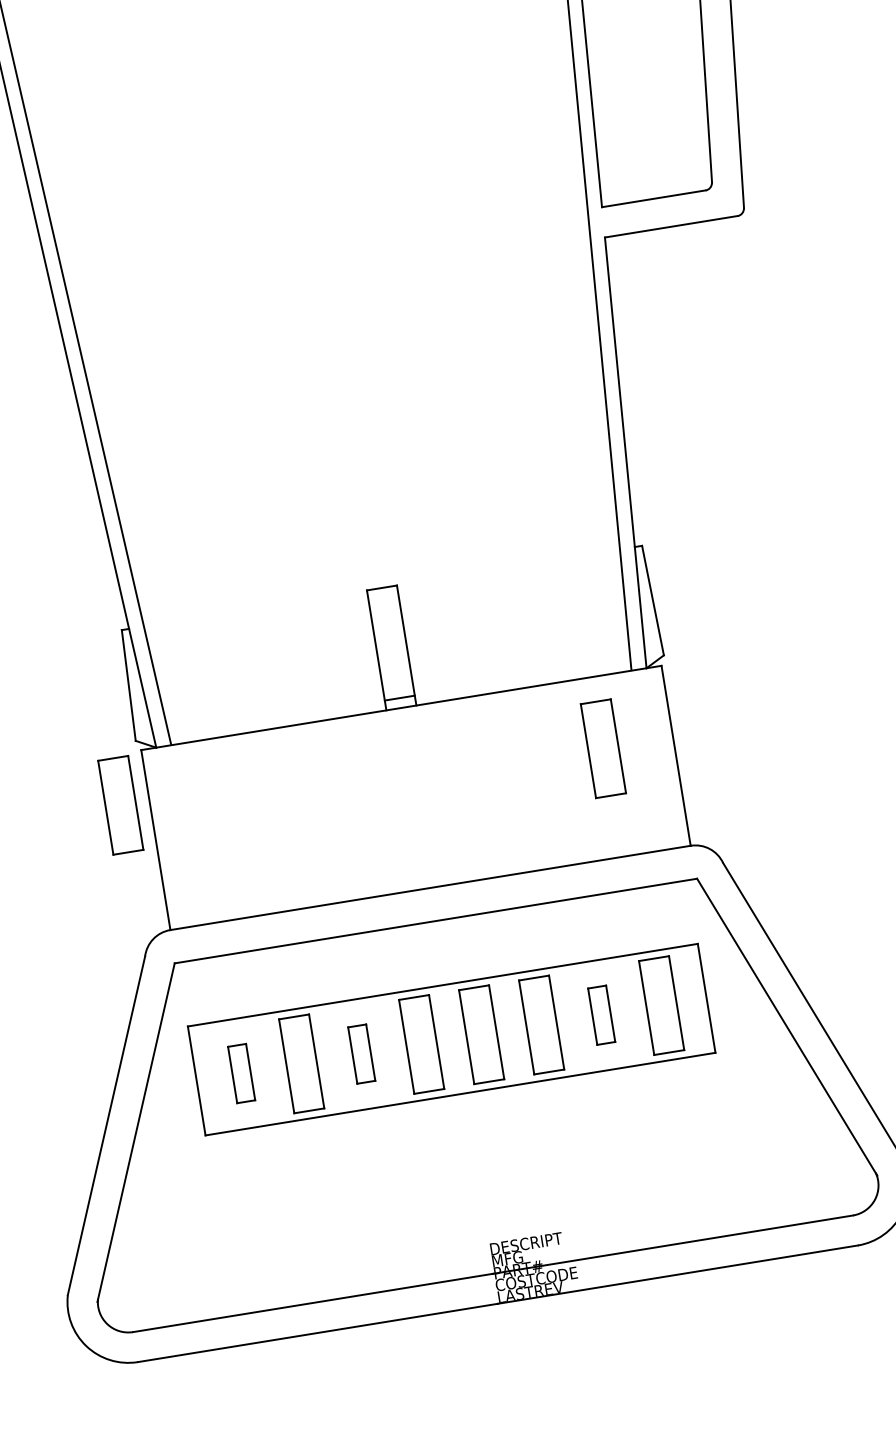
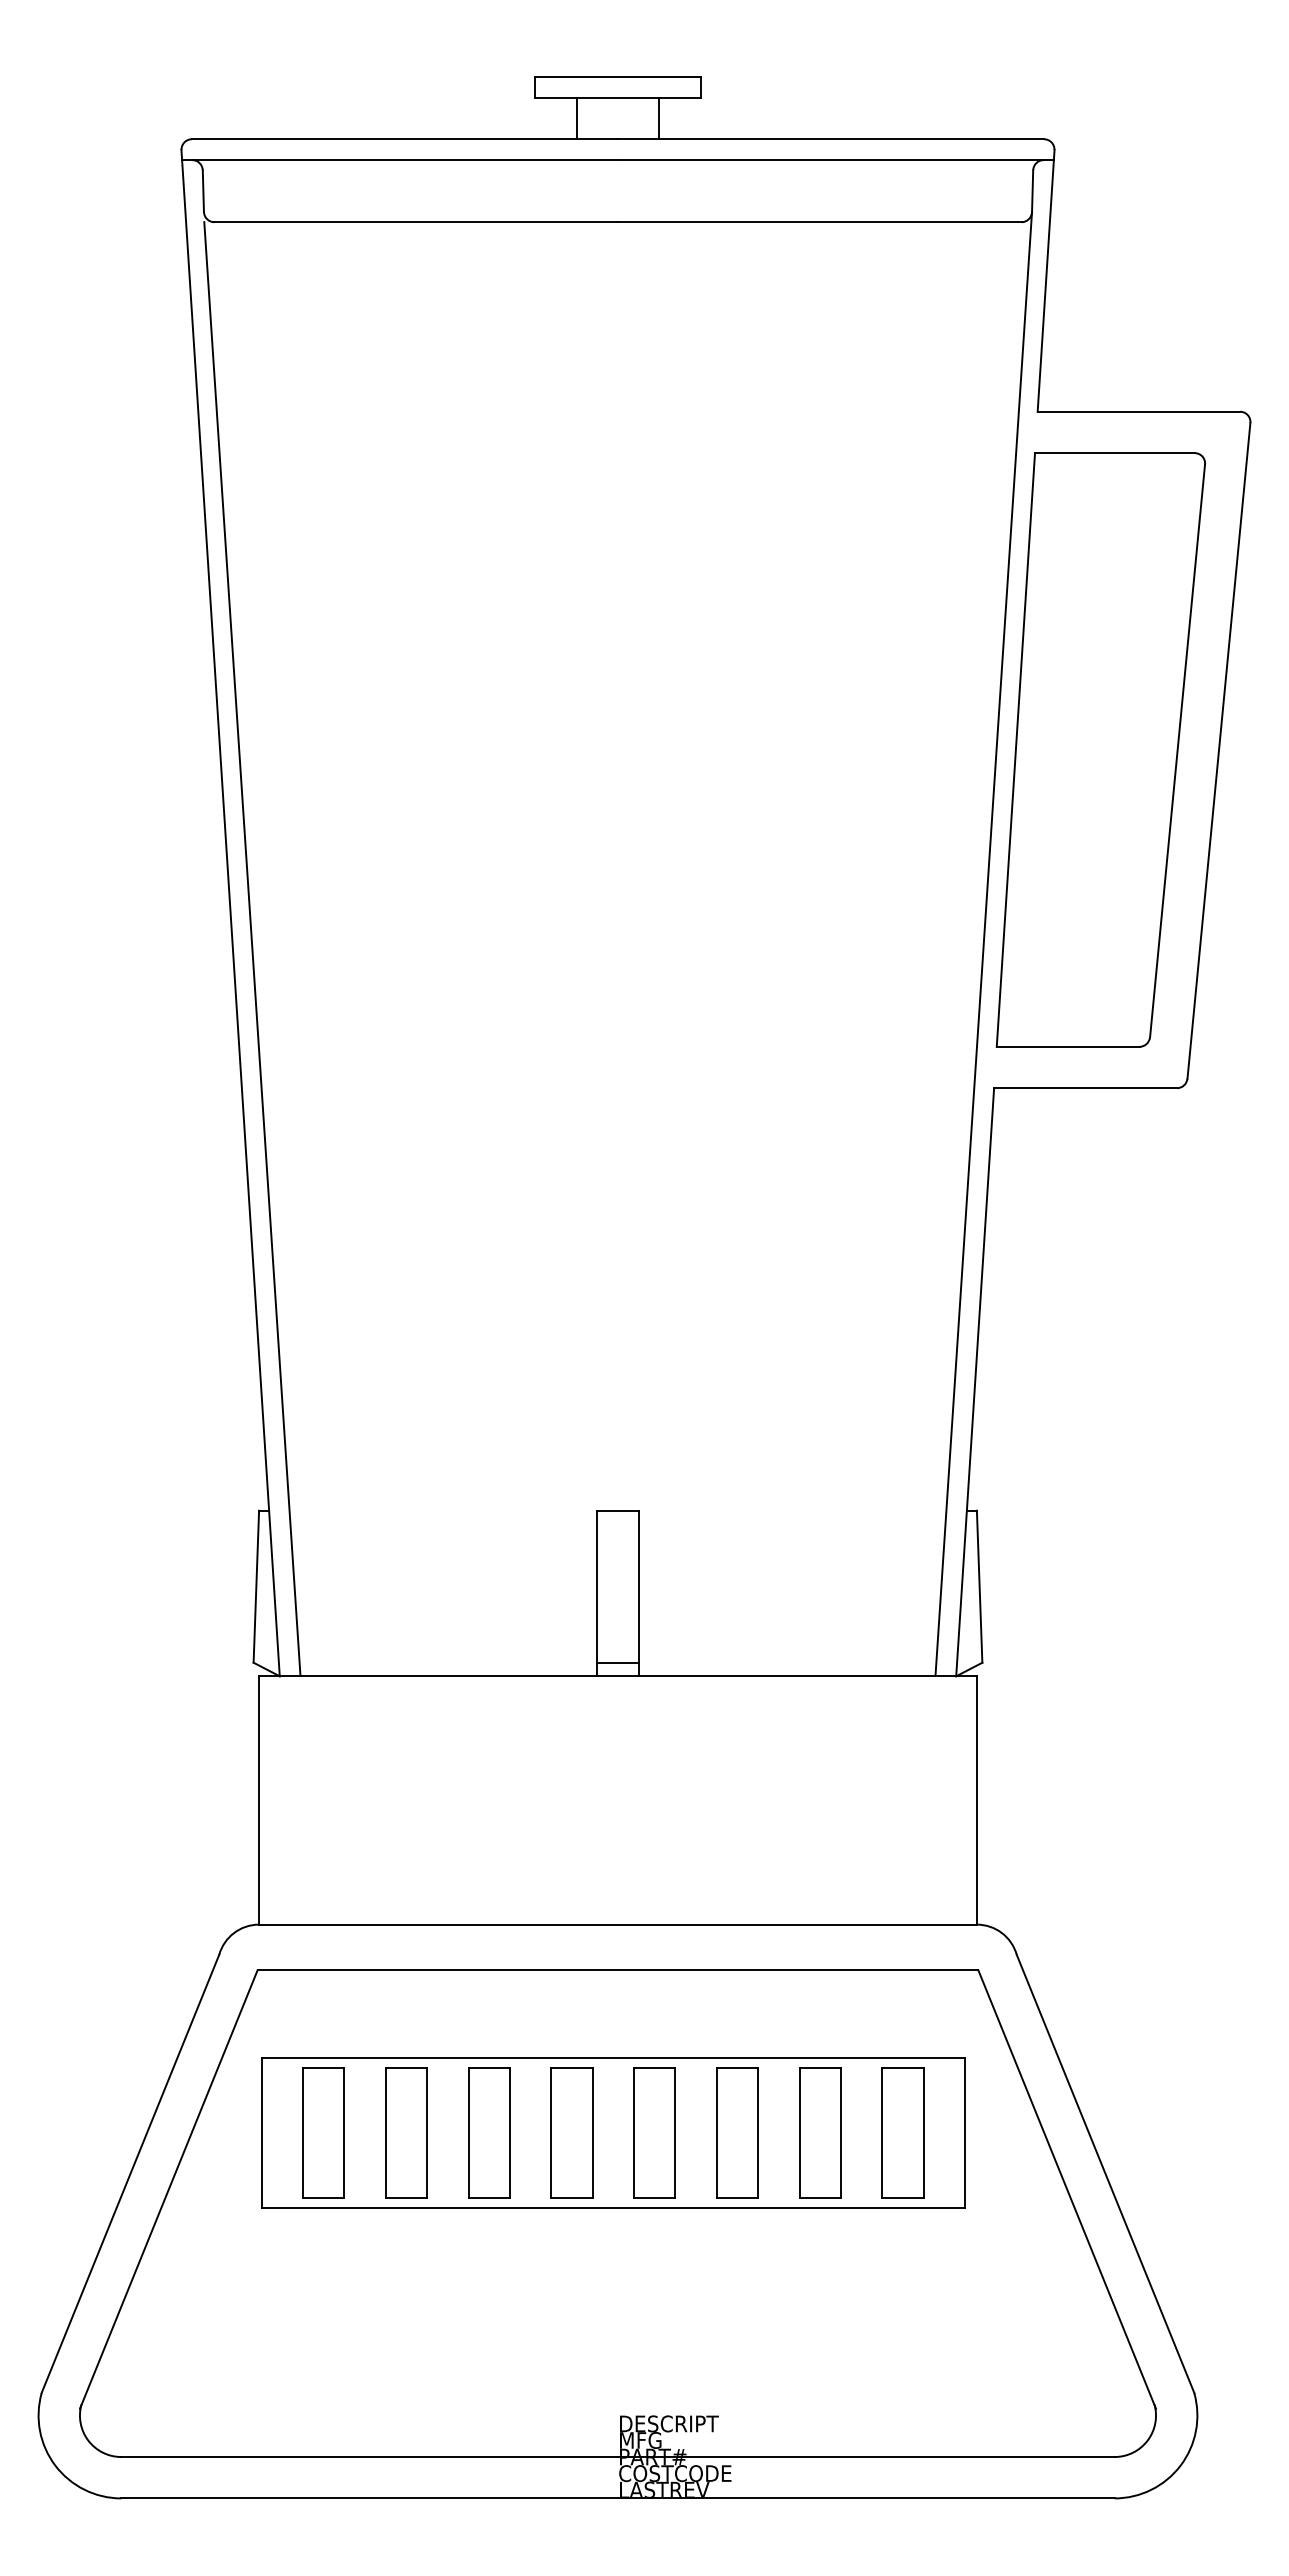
part: (603, 748) -> (880, 1774), removed
part: (120, 804) -> (219, 1745), removed
part: (601, 1014) -> (820, 2132), size x1.67
part: (361, 1053) -> (489, 2132), size x1.67
part: (241, 1073) -> (323, 2132), size x1.67

